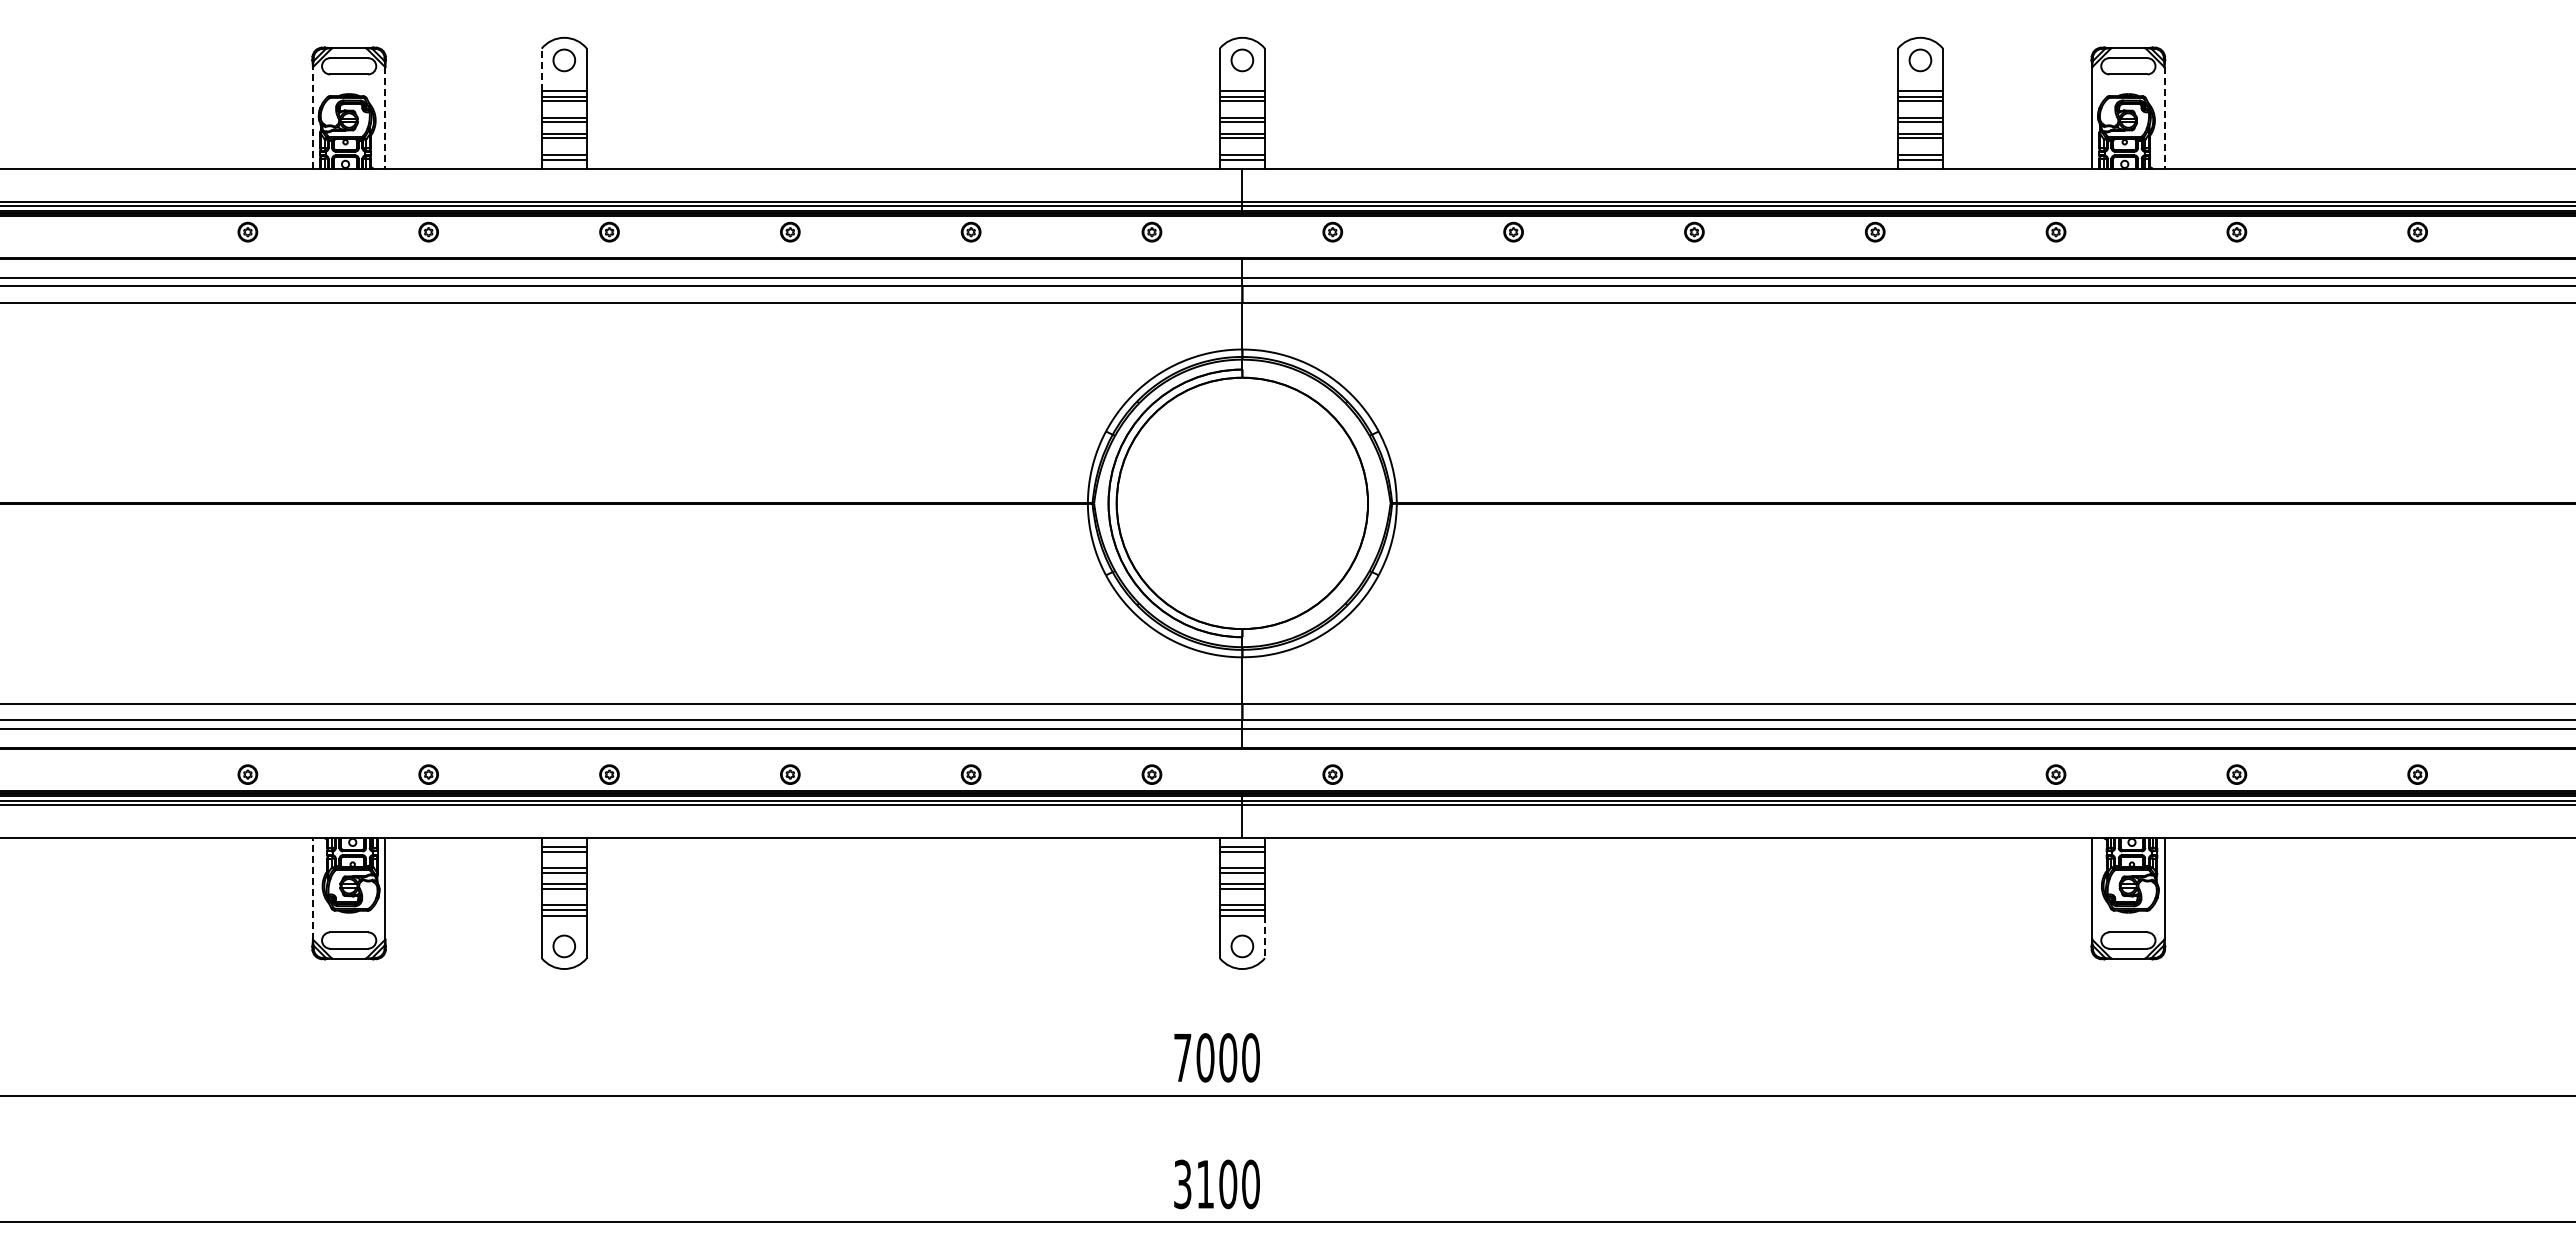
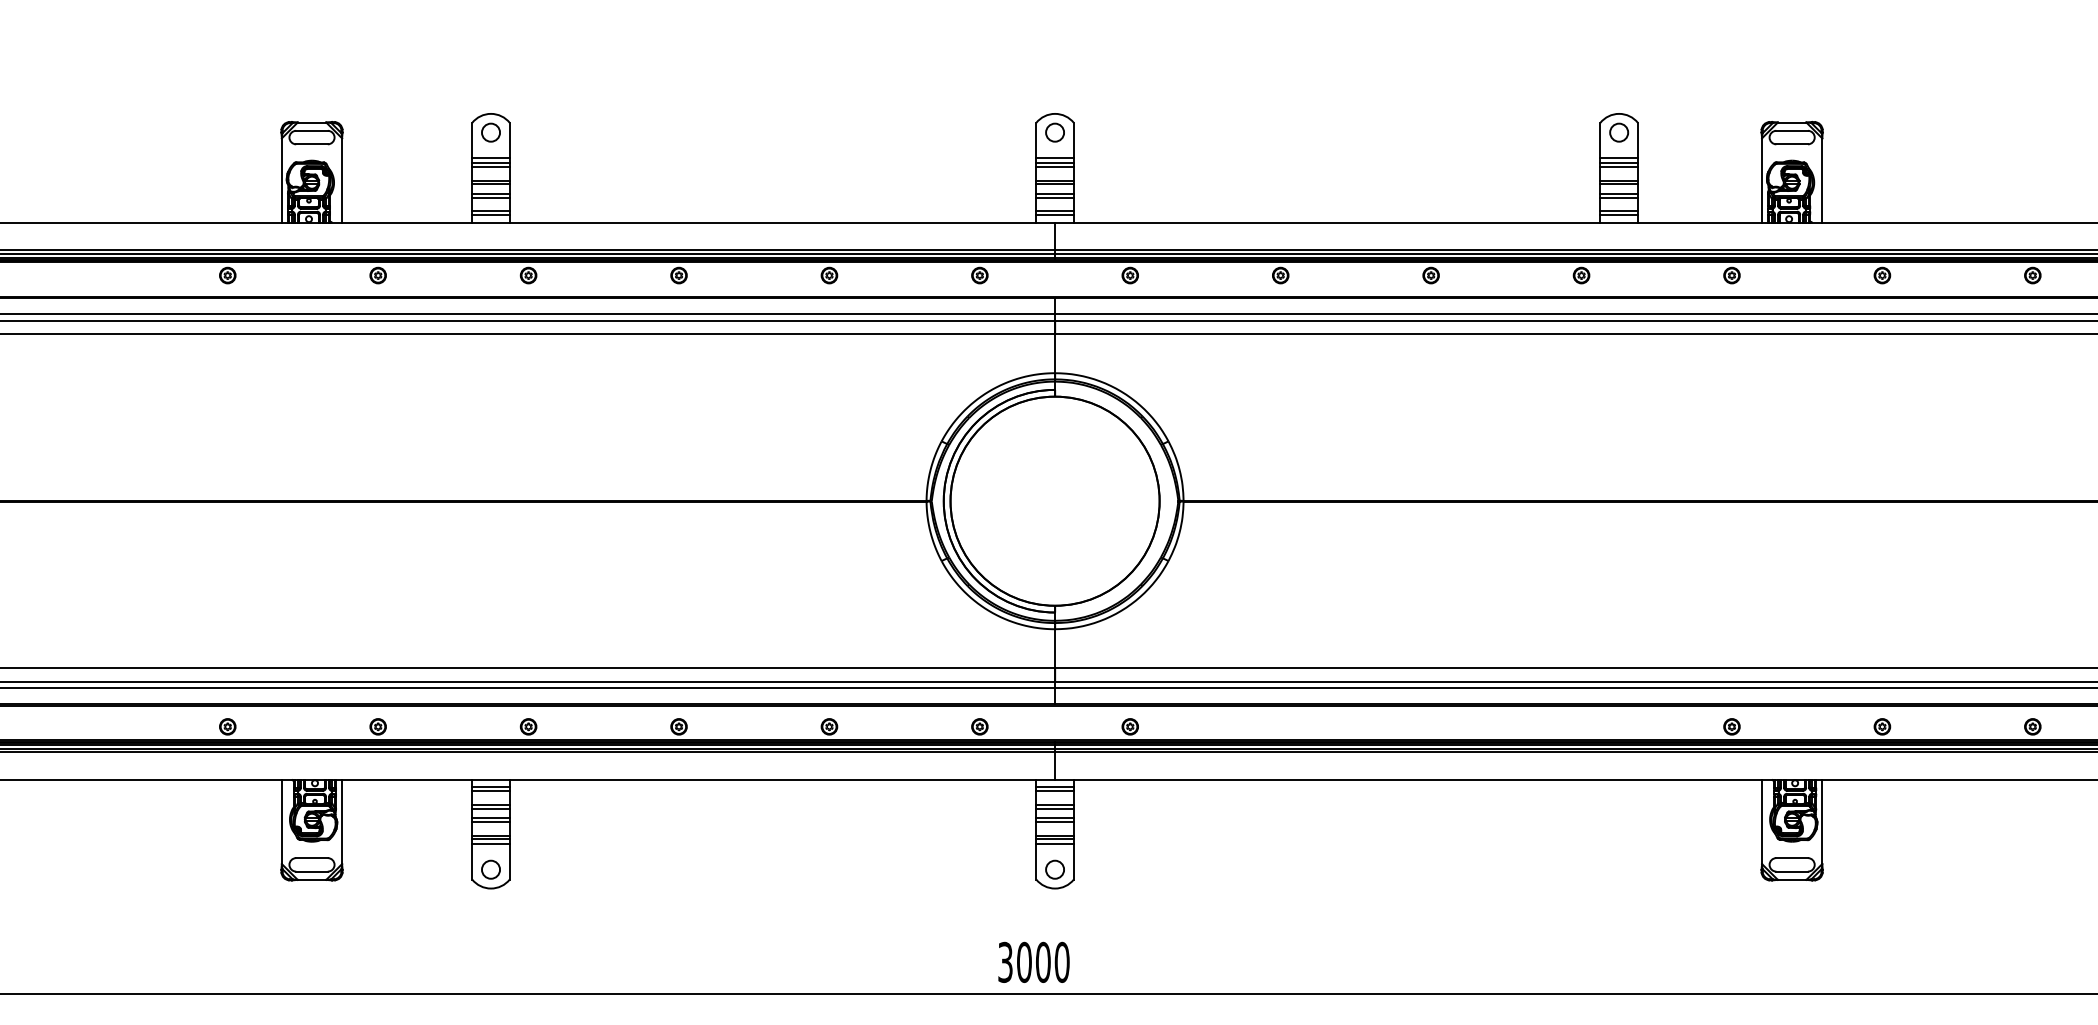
line: (541, 69) -> (472, 140), dashed -> solid
line: (312, 118) -> (281, 181), dashed -> solid
line: (385, 118) -> (342, 181), dashed -> solid
line: (2164, 118) -> (1822, 181), dashed -> solid
line: (312, 888) -> (281, 821), dashed -> solid
line: (1264, 937) -> (1073, 862), dashed -> solid
text: (1182, 1057) -> (1005, 962), 7000 -> 3000

